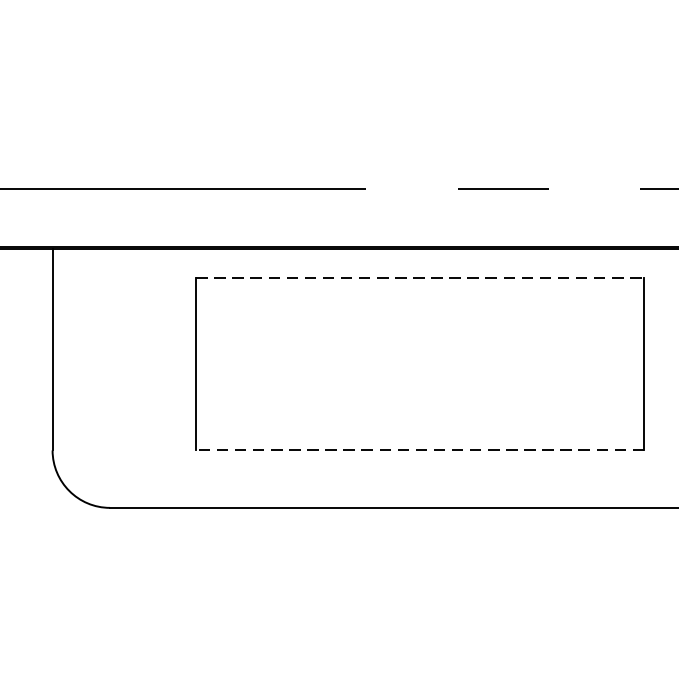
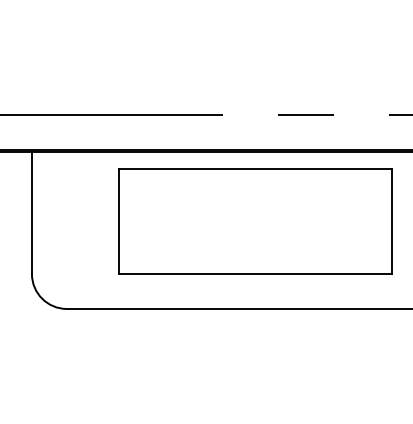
line: (421, 278) -> (256, 169), dashed -> solid
line: (420, 451) -> (255, 274), dashed -> solid

